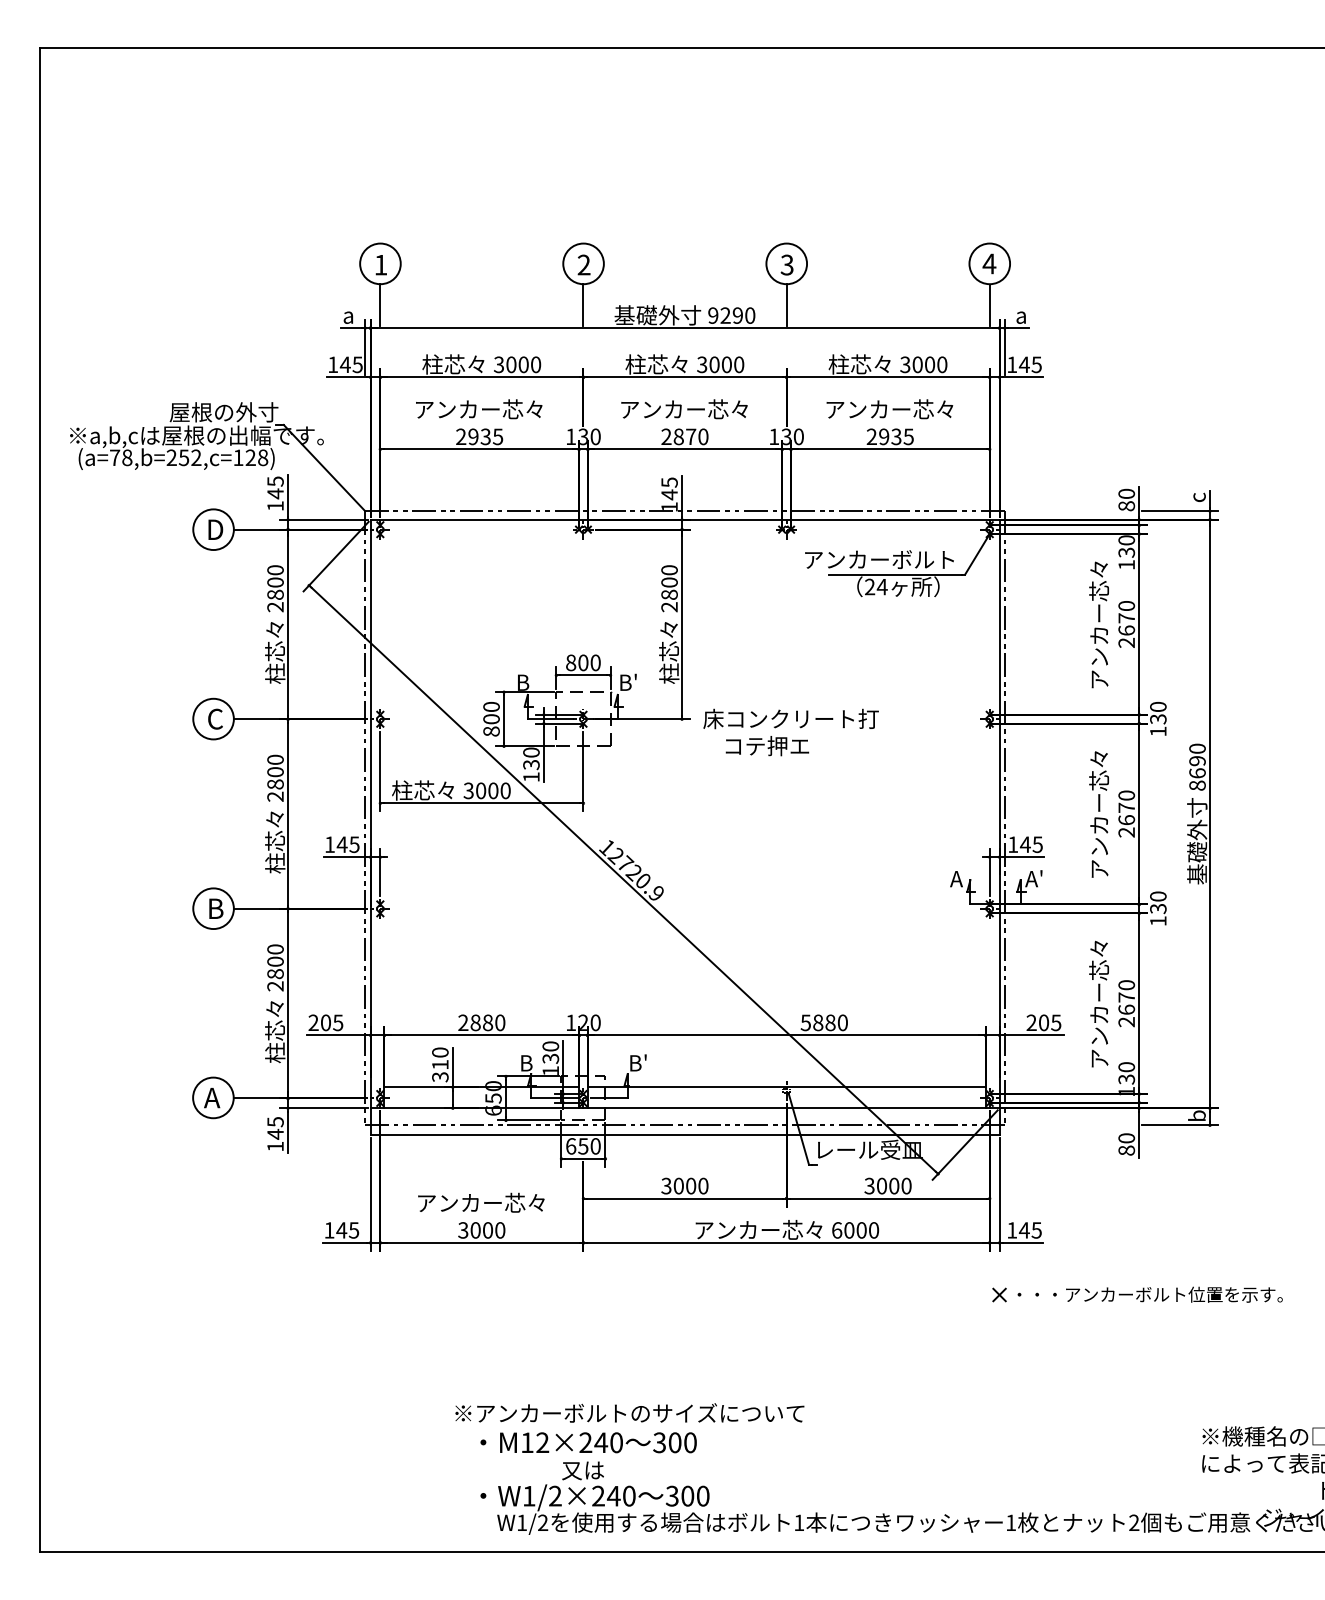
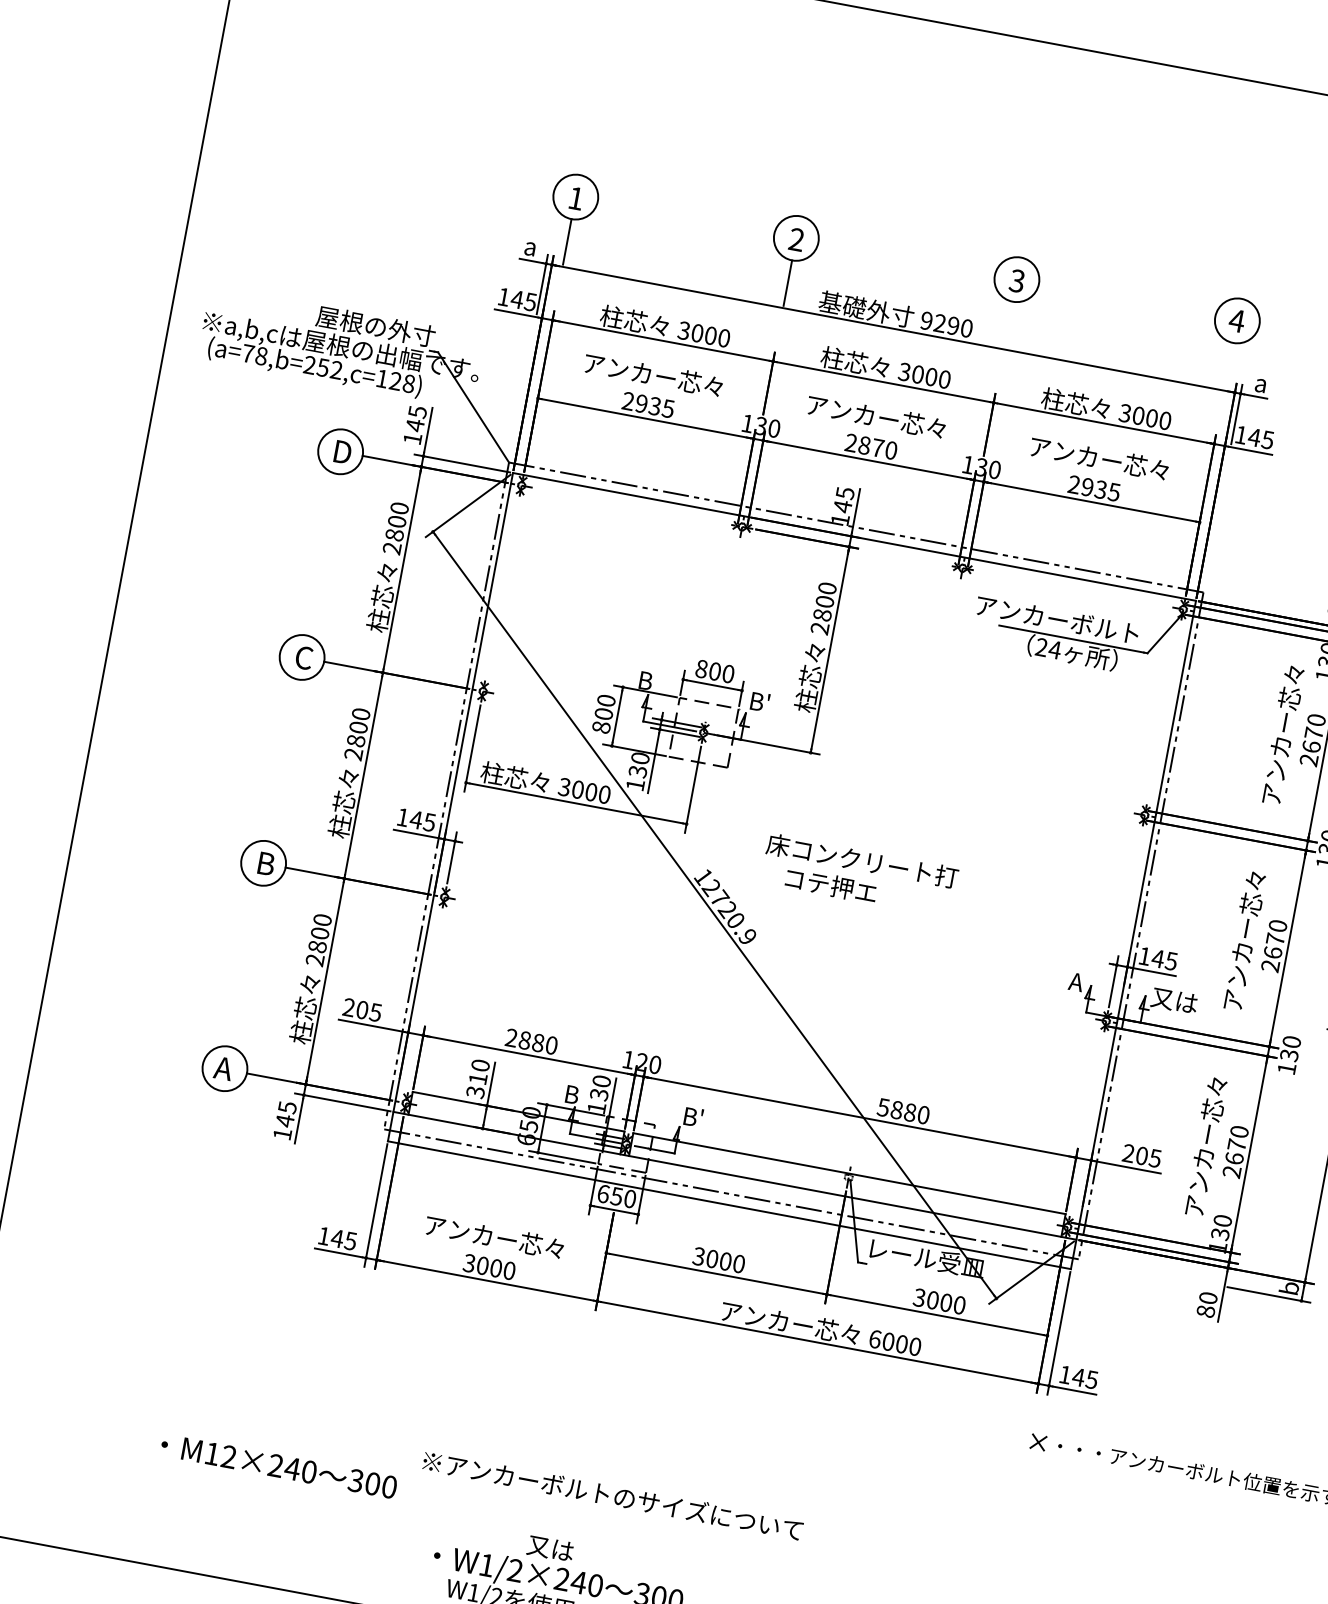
line: (786, 305) -> (1008, 324), removed
line: (989, 305) -> (1228, 366), removed
text: (790, 732) -> (859, 875), moved
text: (1046, 879) -> (1173, 1000), A' -> 又は
text: (588, 1442) -> (278, 1466), moved

